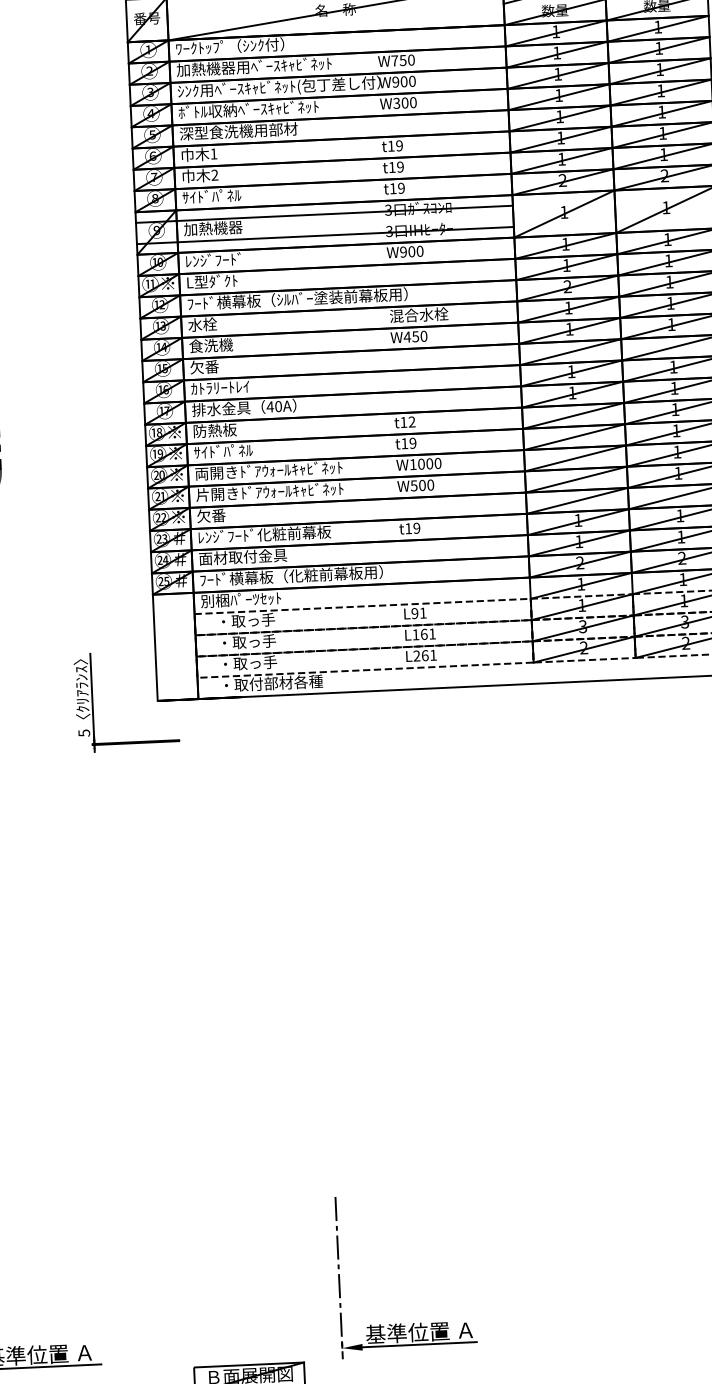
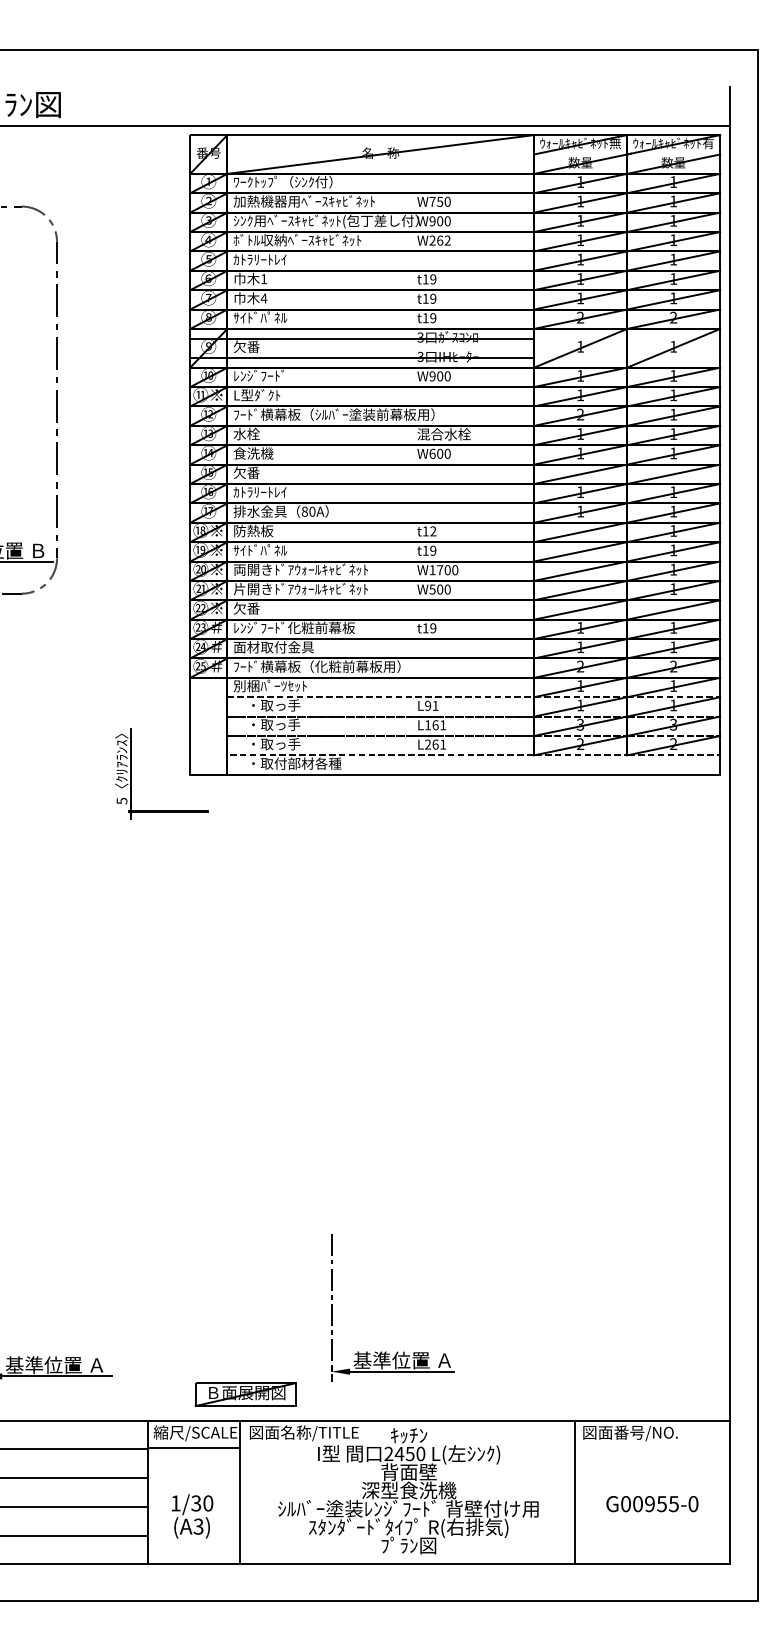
text: (404, 102) -> (439, 240), W300 -> W262
text: (238, 131) -> (287, 259), 深型食洗機用部材 -> ｶﾄﾗﾘｰﾄﾚｲ
text: (214, 175) -> (263, 298), 2 -> 4
text: (212, 228) -> (259, 346), 加熱機器 -> 欠番
text: (411, 336) -> (436, 453), W450 -> W600
text: (269, 406) -> (304, 511), 40A -> 80A
text: (421, 464) -> (440, 570), W1000 -> W1700

